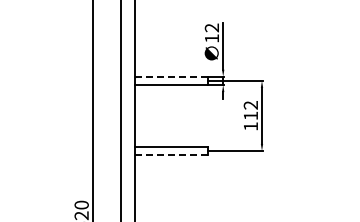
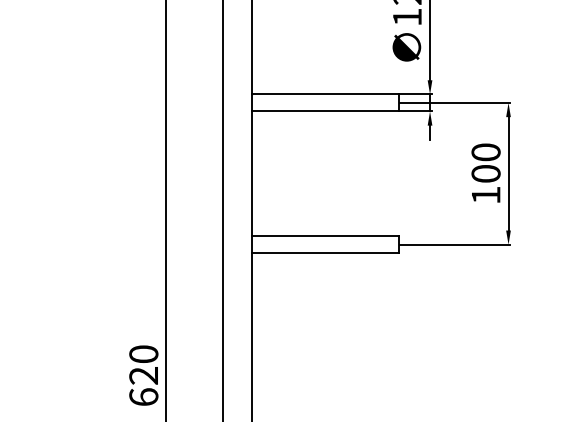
line: (171, 76) -> (325, 94), dashed -> solid
text: (250, 110) -> (485, 162), 112 -> 100
line: (171, 155) -> (325, 253), dashed -> solid

